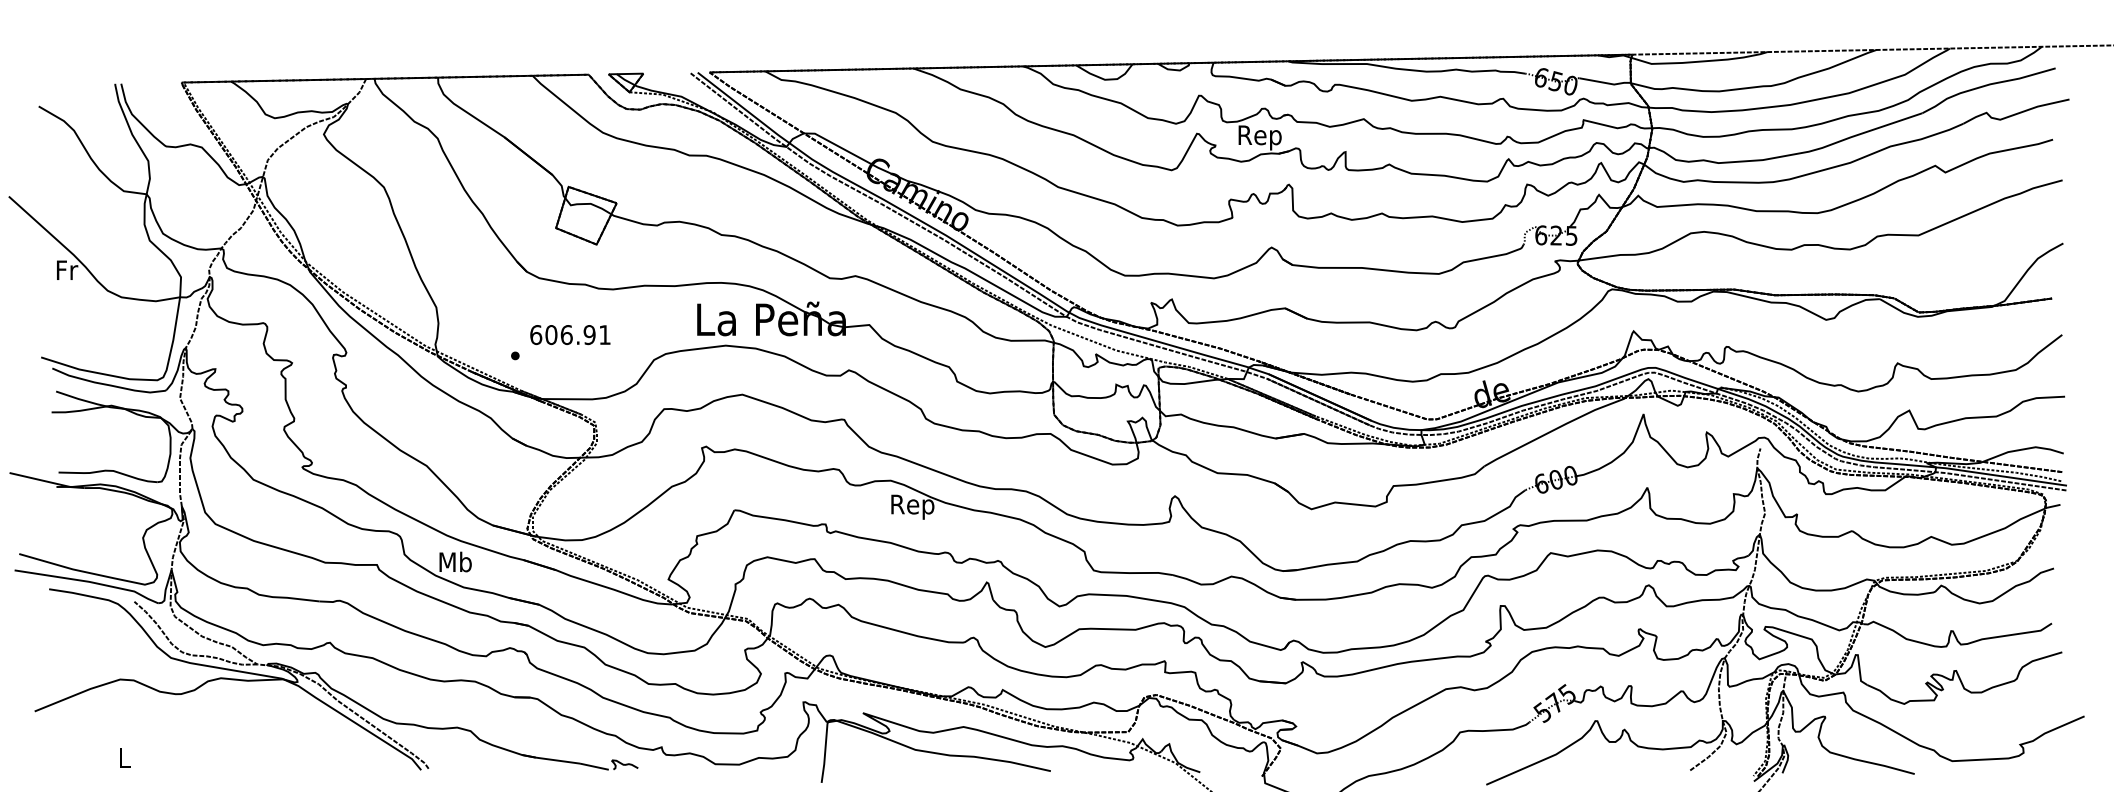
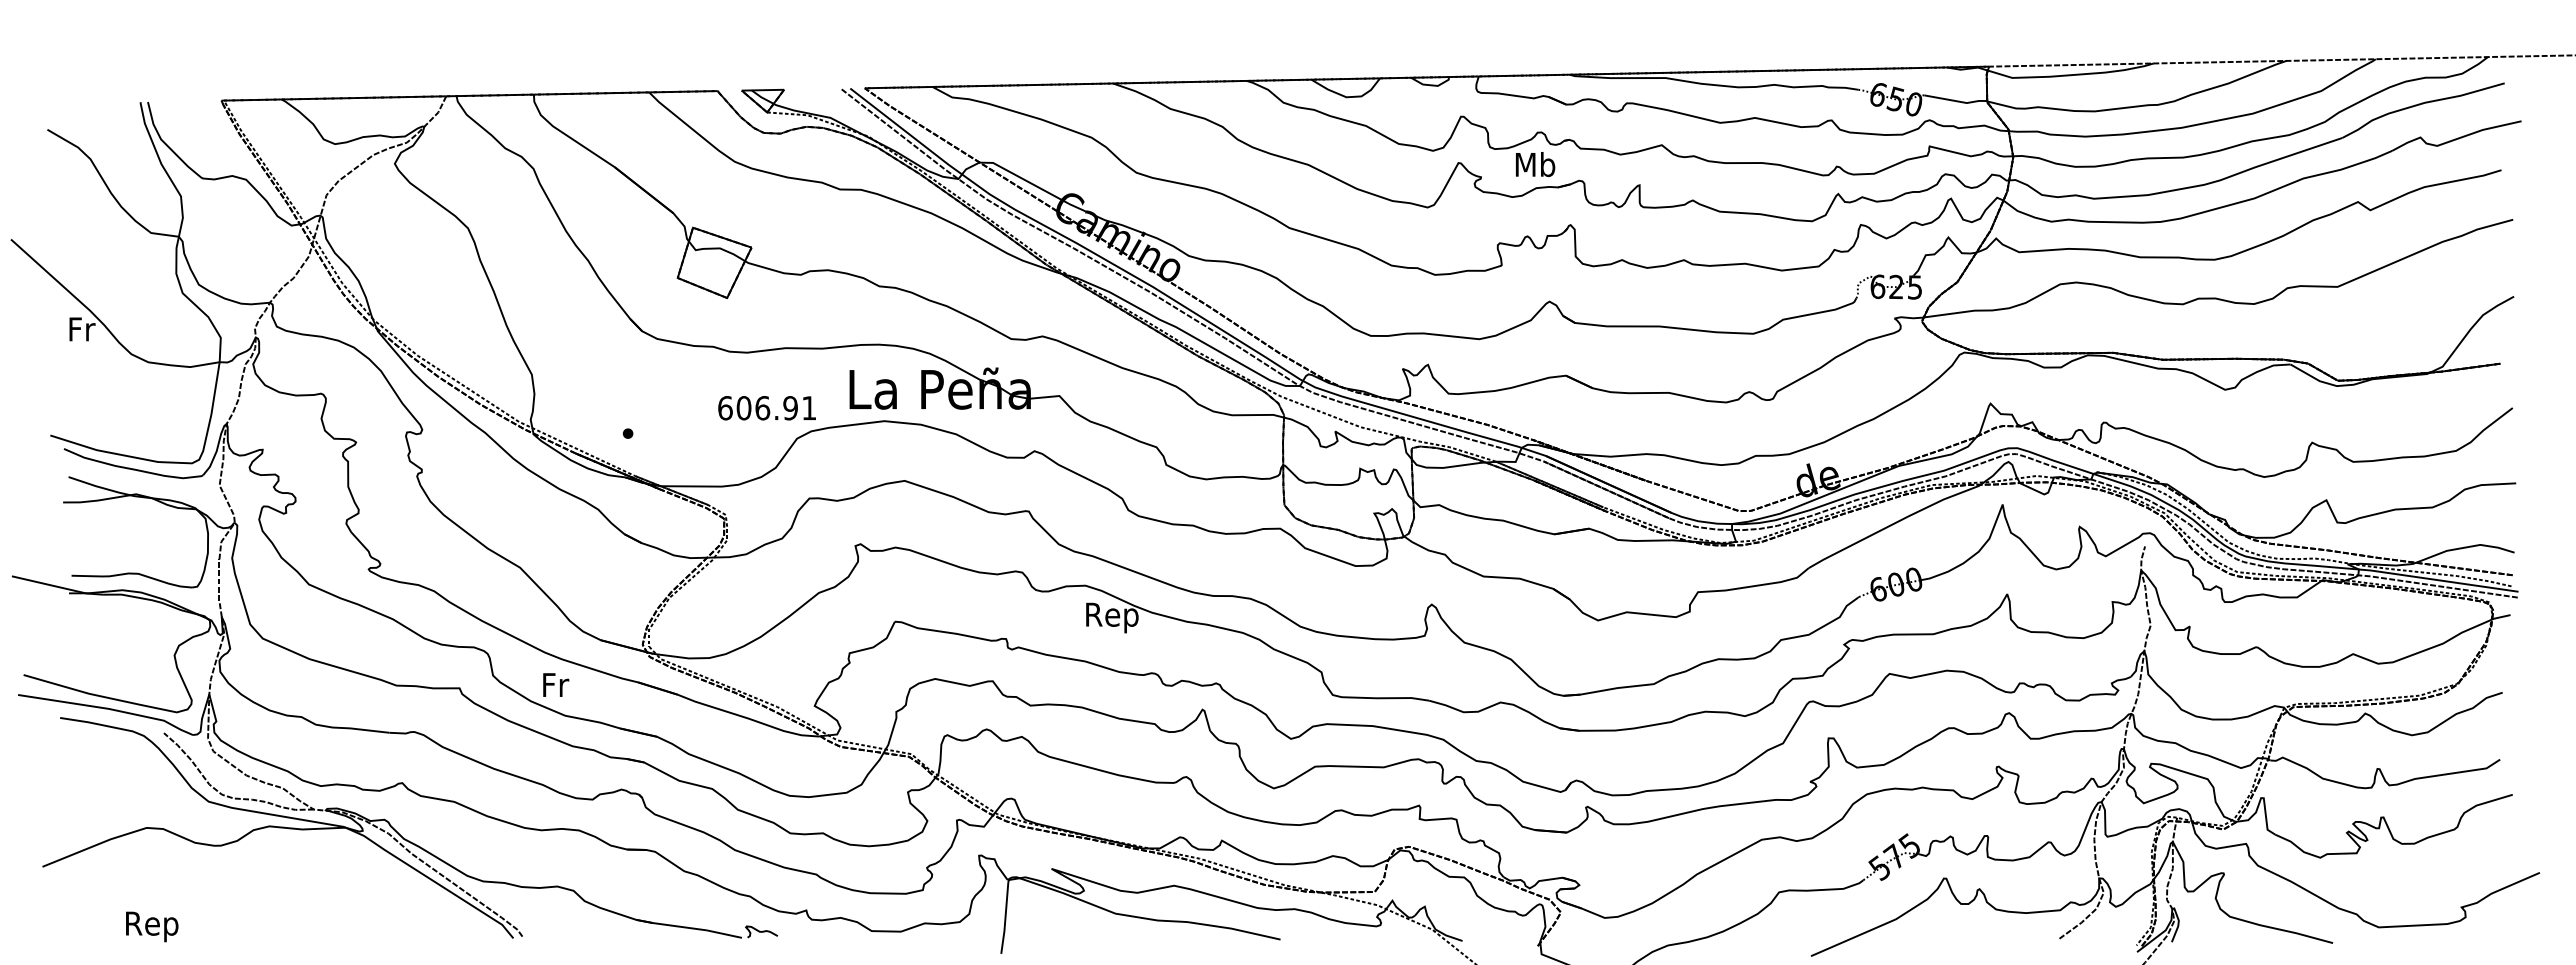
text: (1260, 137) -> (1535, 167), Rep -> Mb
text: (569, 335) -> (766, 408), moved
text: (455, 561) -> (555, 684), Mb -> Fr
text: (124, 760) -> (152, 926), L -> Rep

